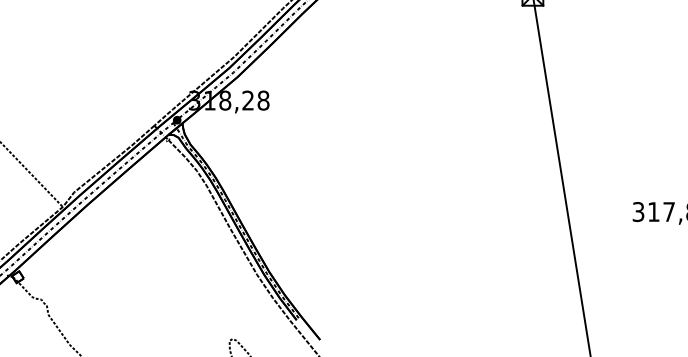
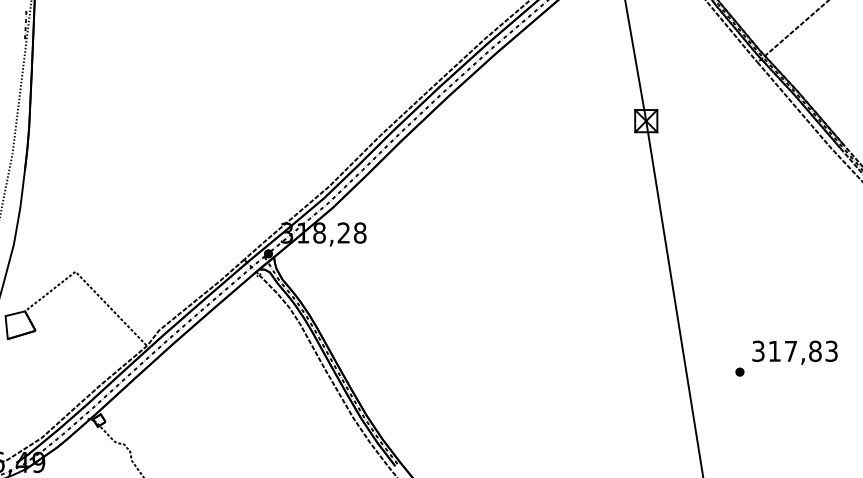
part: (620, 230) -> (739, 371), added

